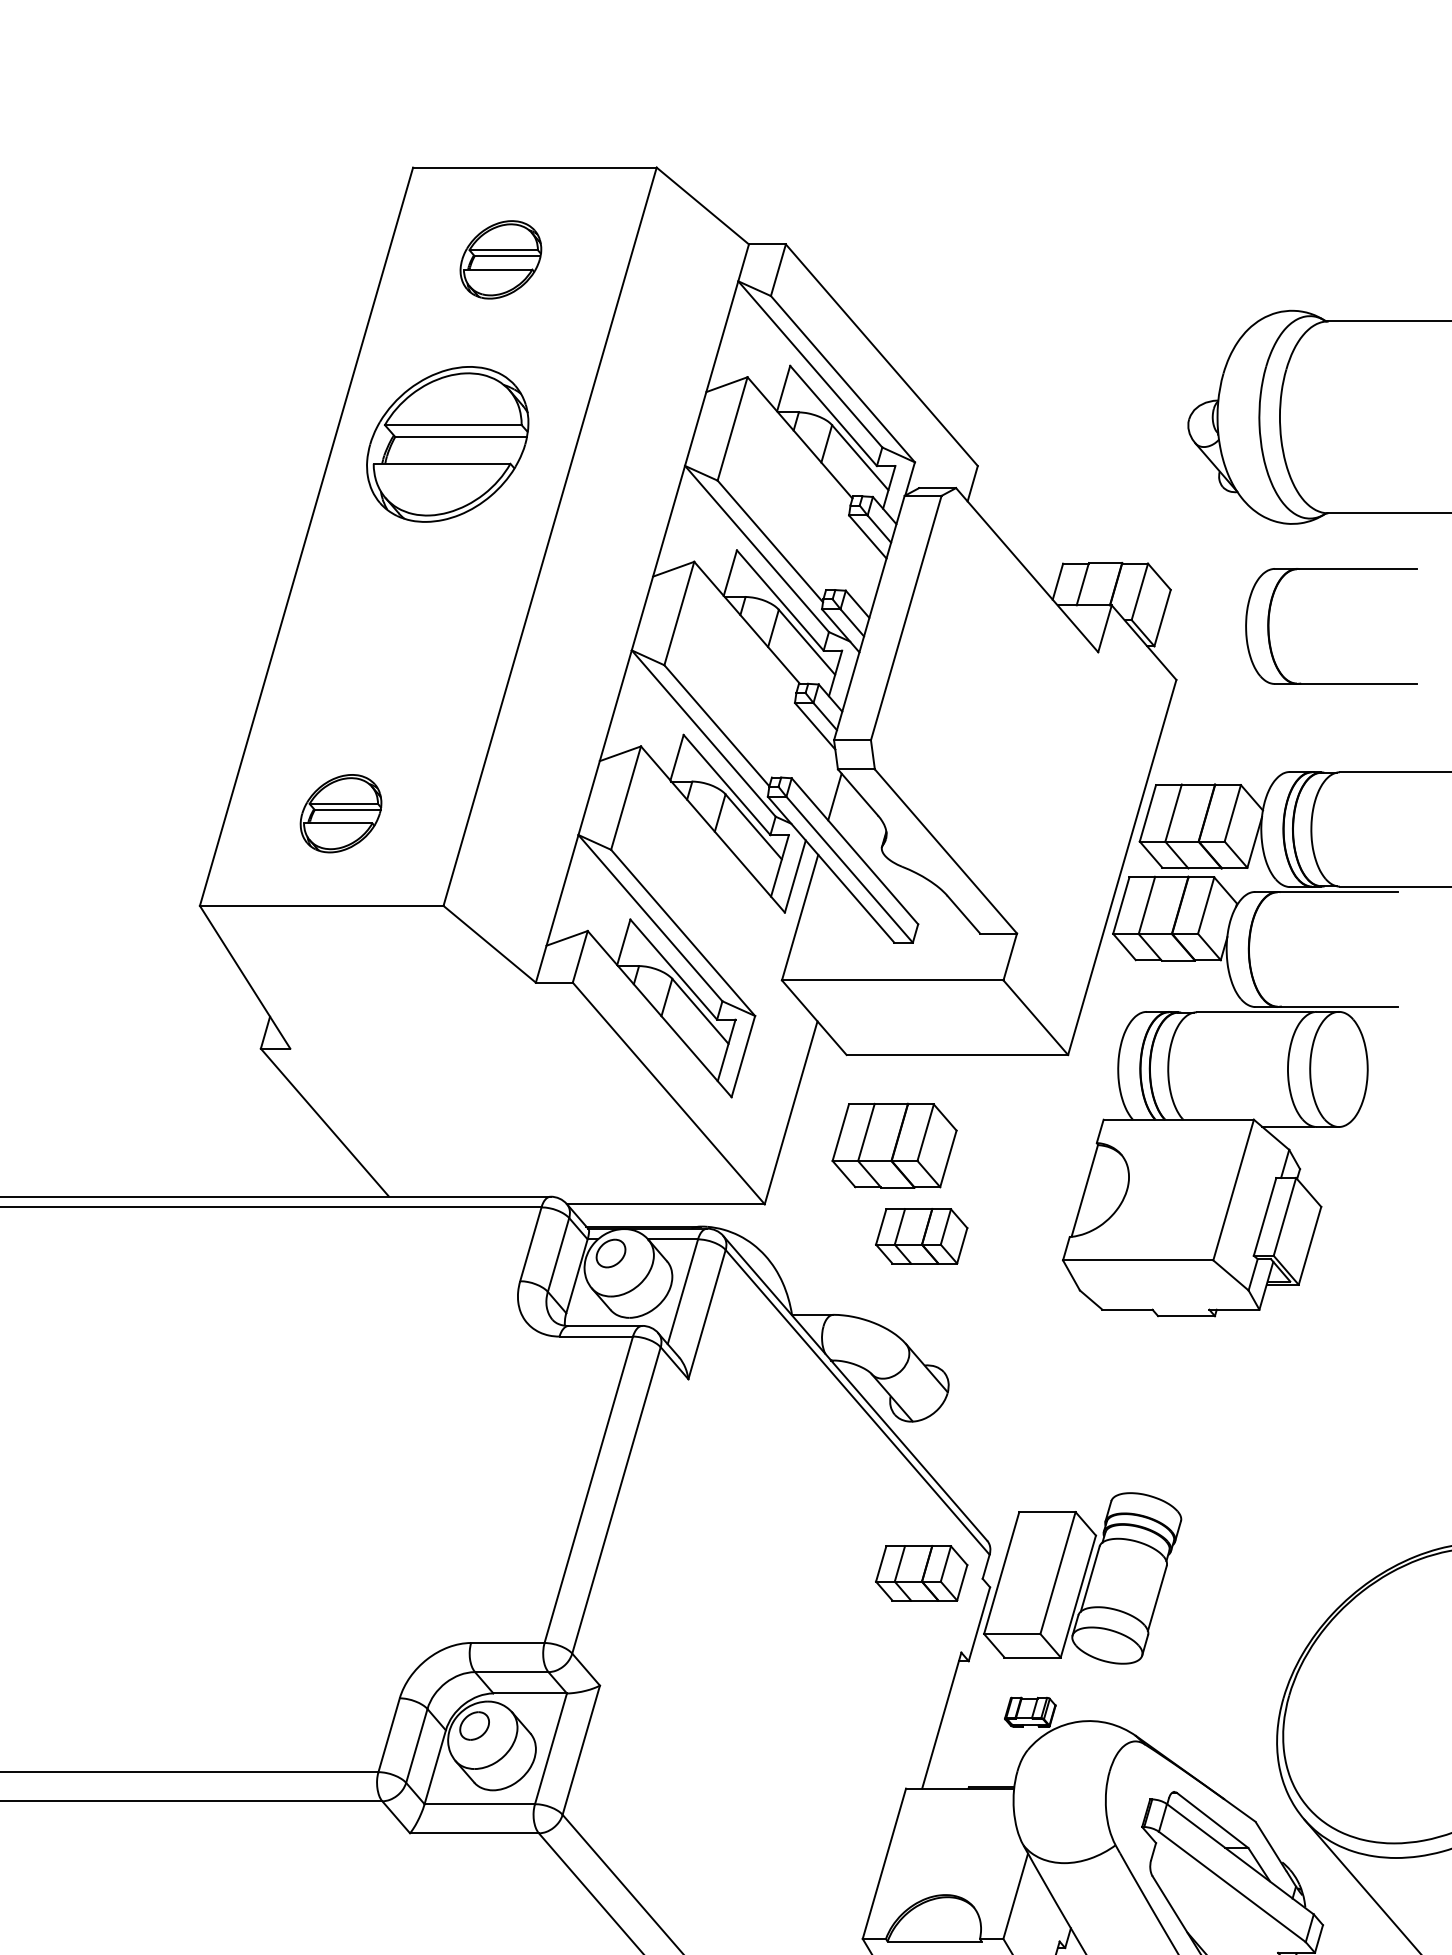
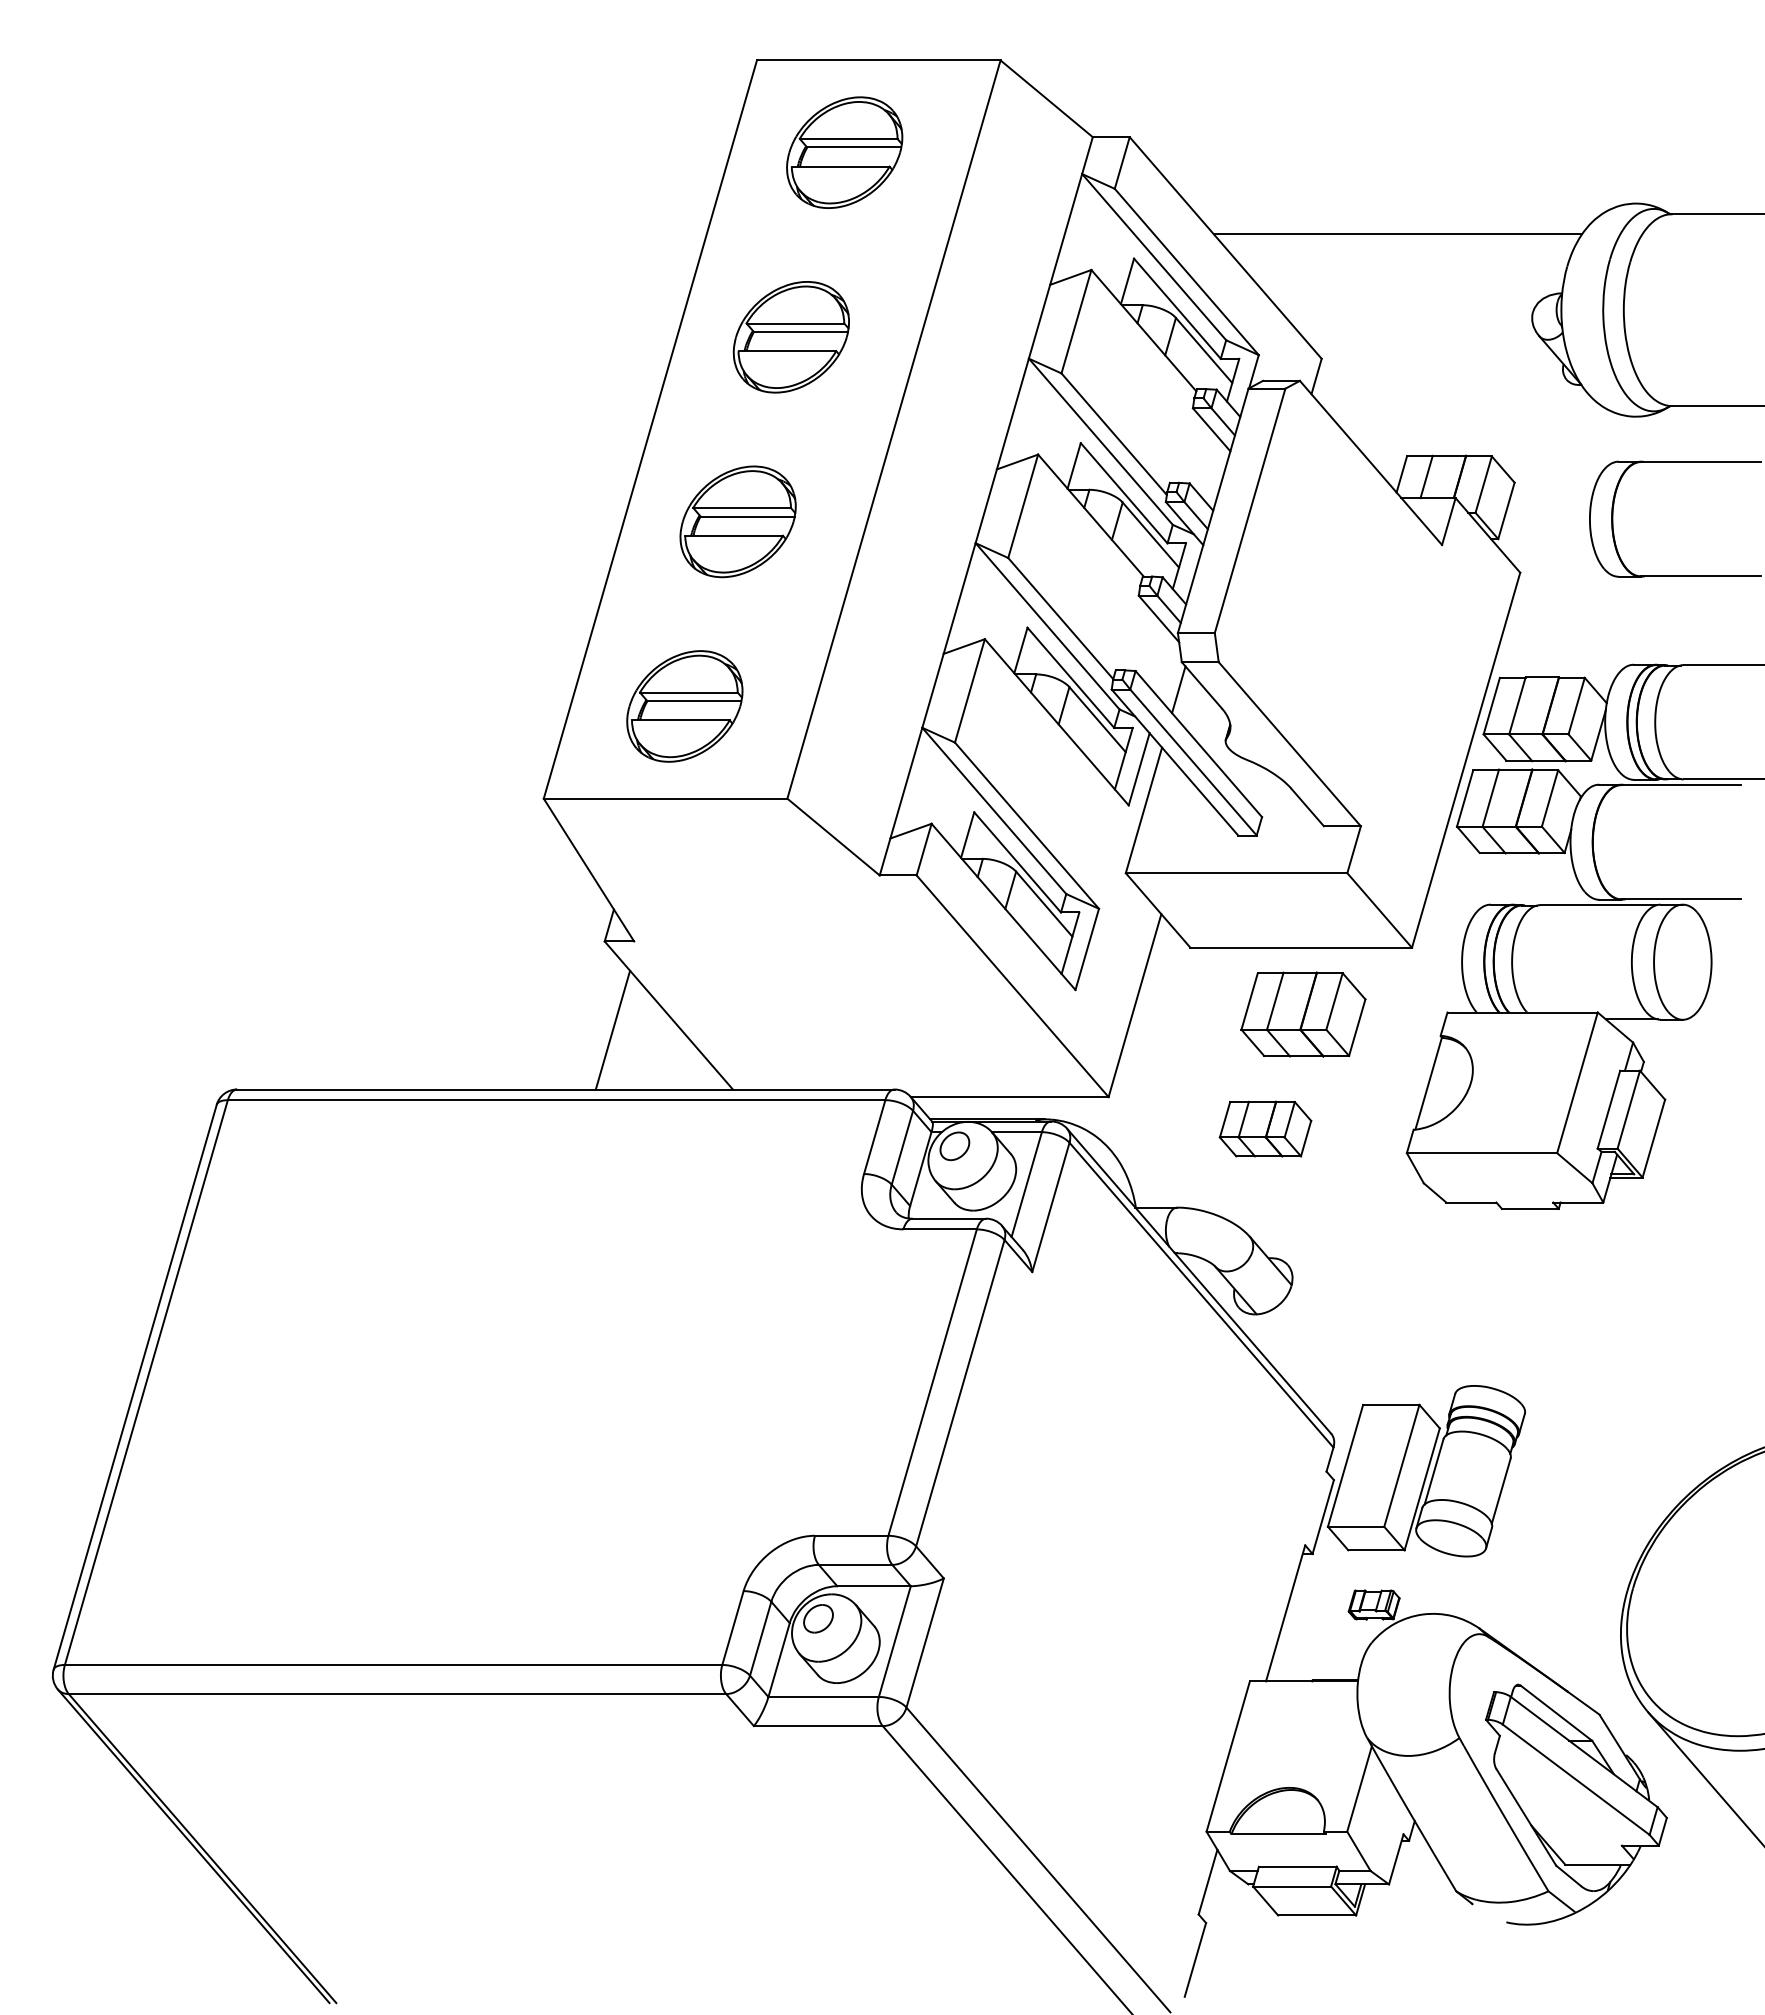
part: (500, 259) -> (844, 152), size x1.43
line: (1053, 341) -> (1397, 234), added
part: (446, 444) -> (790, 337), size x0.71
part: (393, 628) -> (737, 521), added
part: (340, 813) -> (684, 706), size x1.43
line: (268, 1136) -> (612, 1029), added
part: (894, 1145) -> (1303, 1014), moved
part: (921, 1572) -> (1265, 1465), removed

